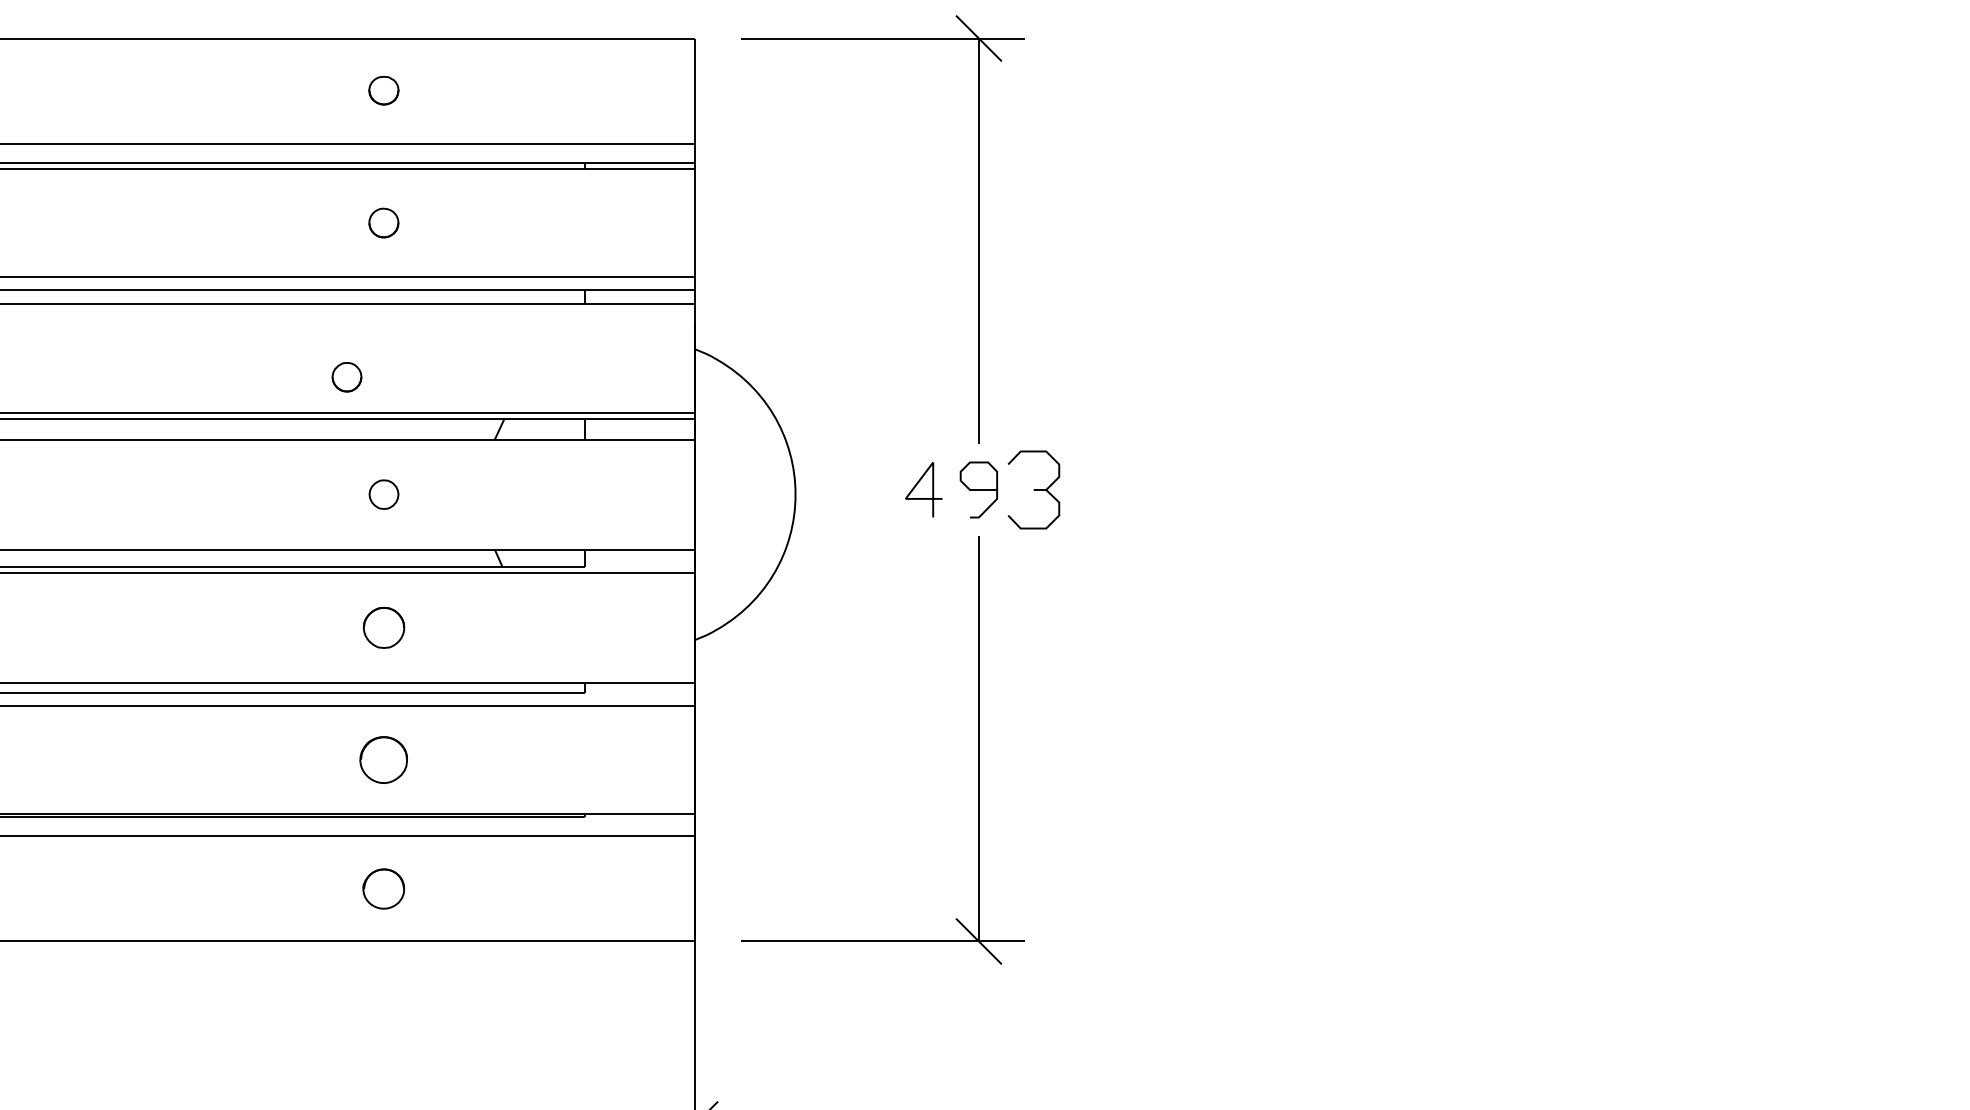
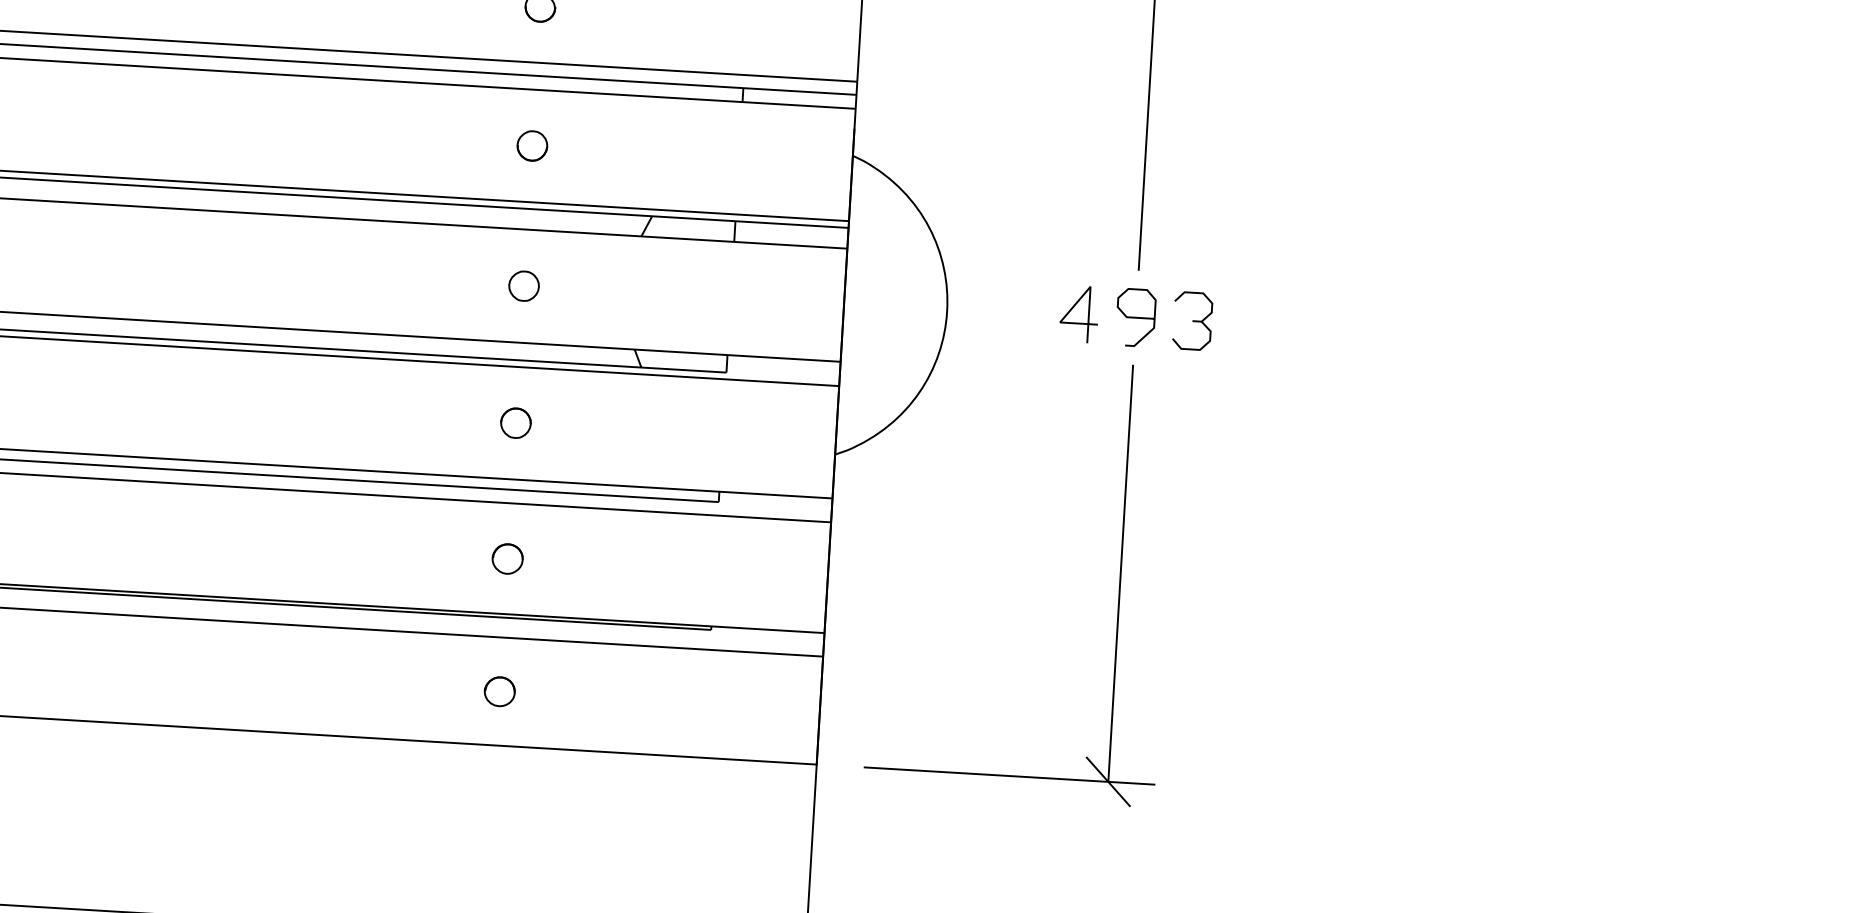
part: (346, 377) -> (531, 146), moved
part: (1034, 489) -> (1193, 320), size x0.71
part: (383, 627) -> (515, 422), size x0.71
part: (383, 759) -> (507, 558), size x0.62
part: (383, 889) -> (499, 692), size x0.71

